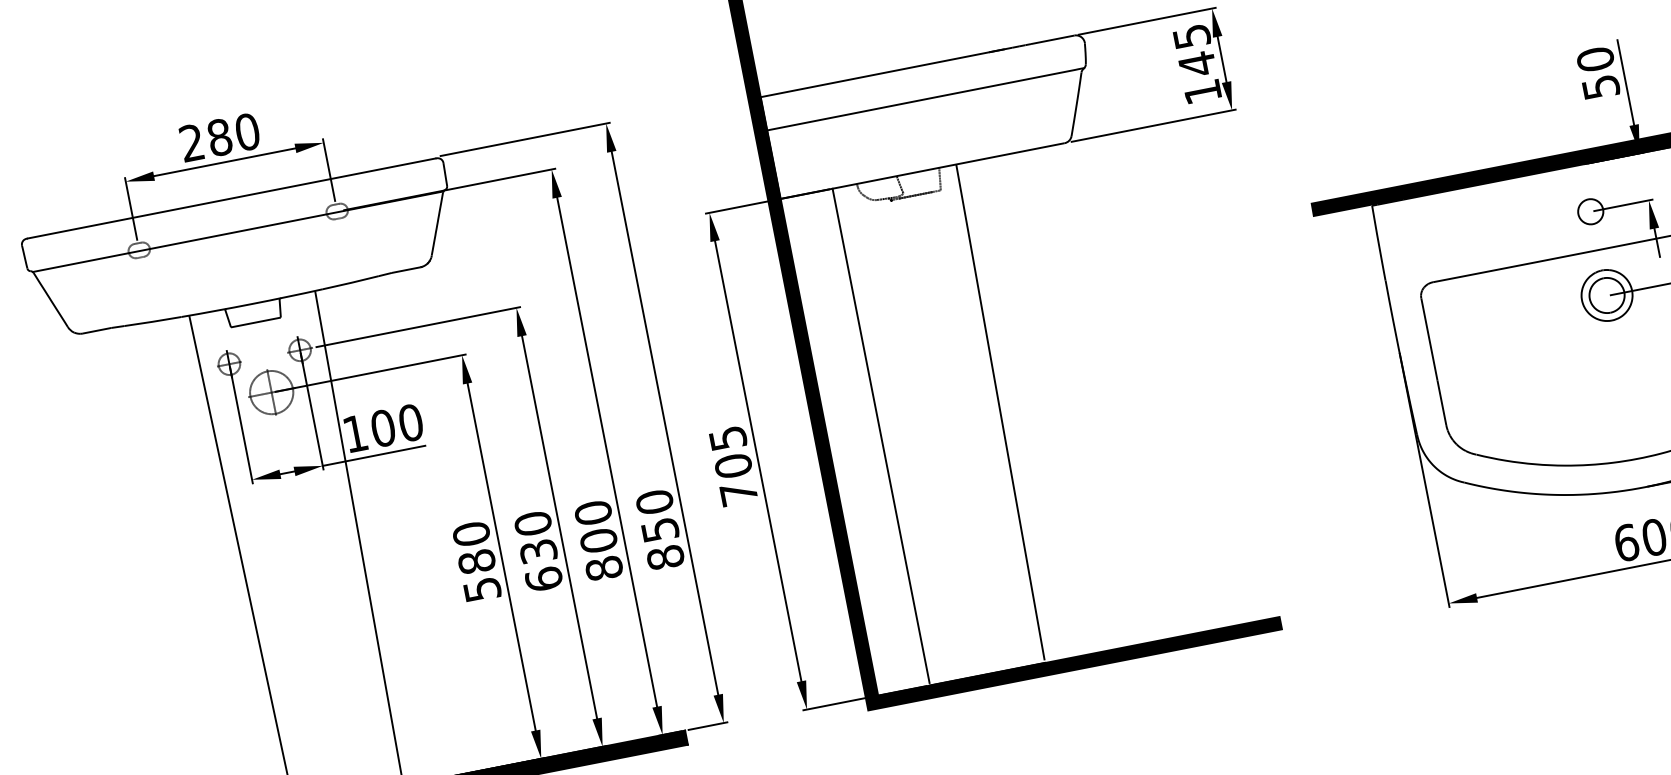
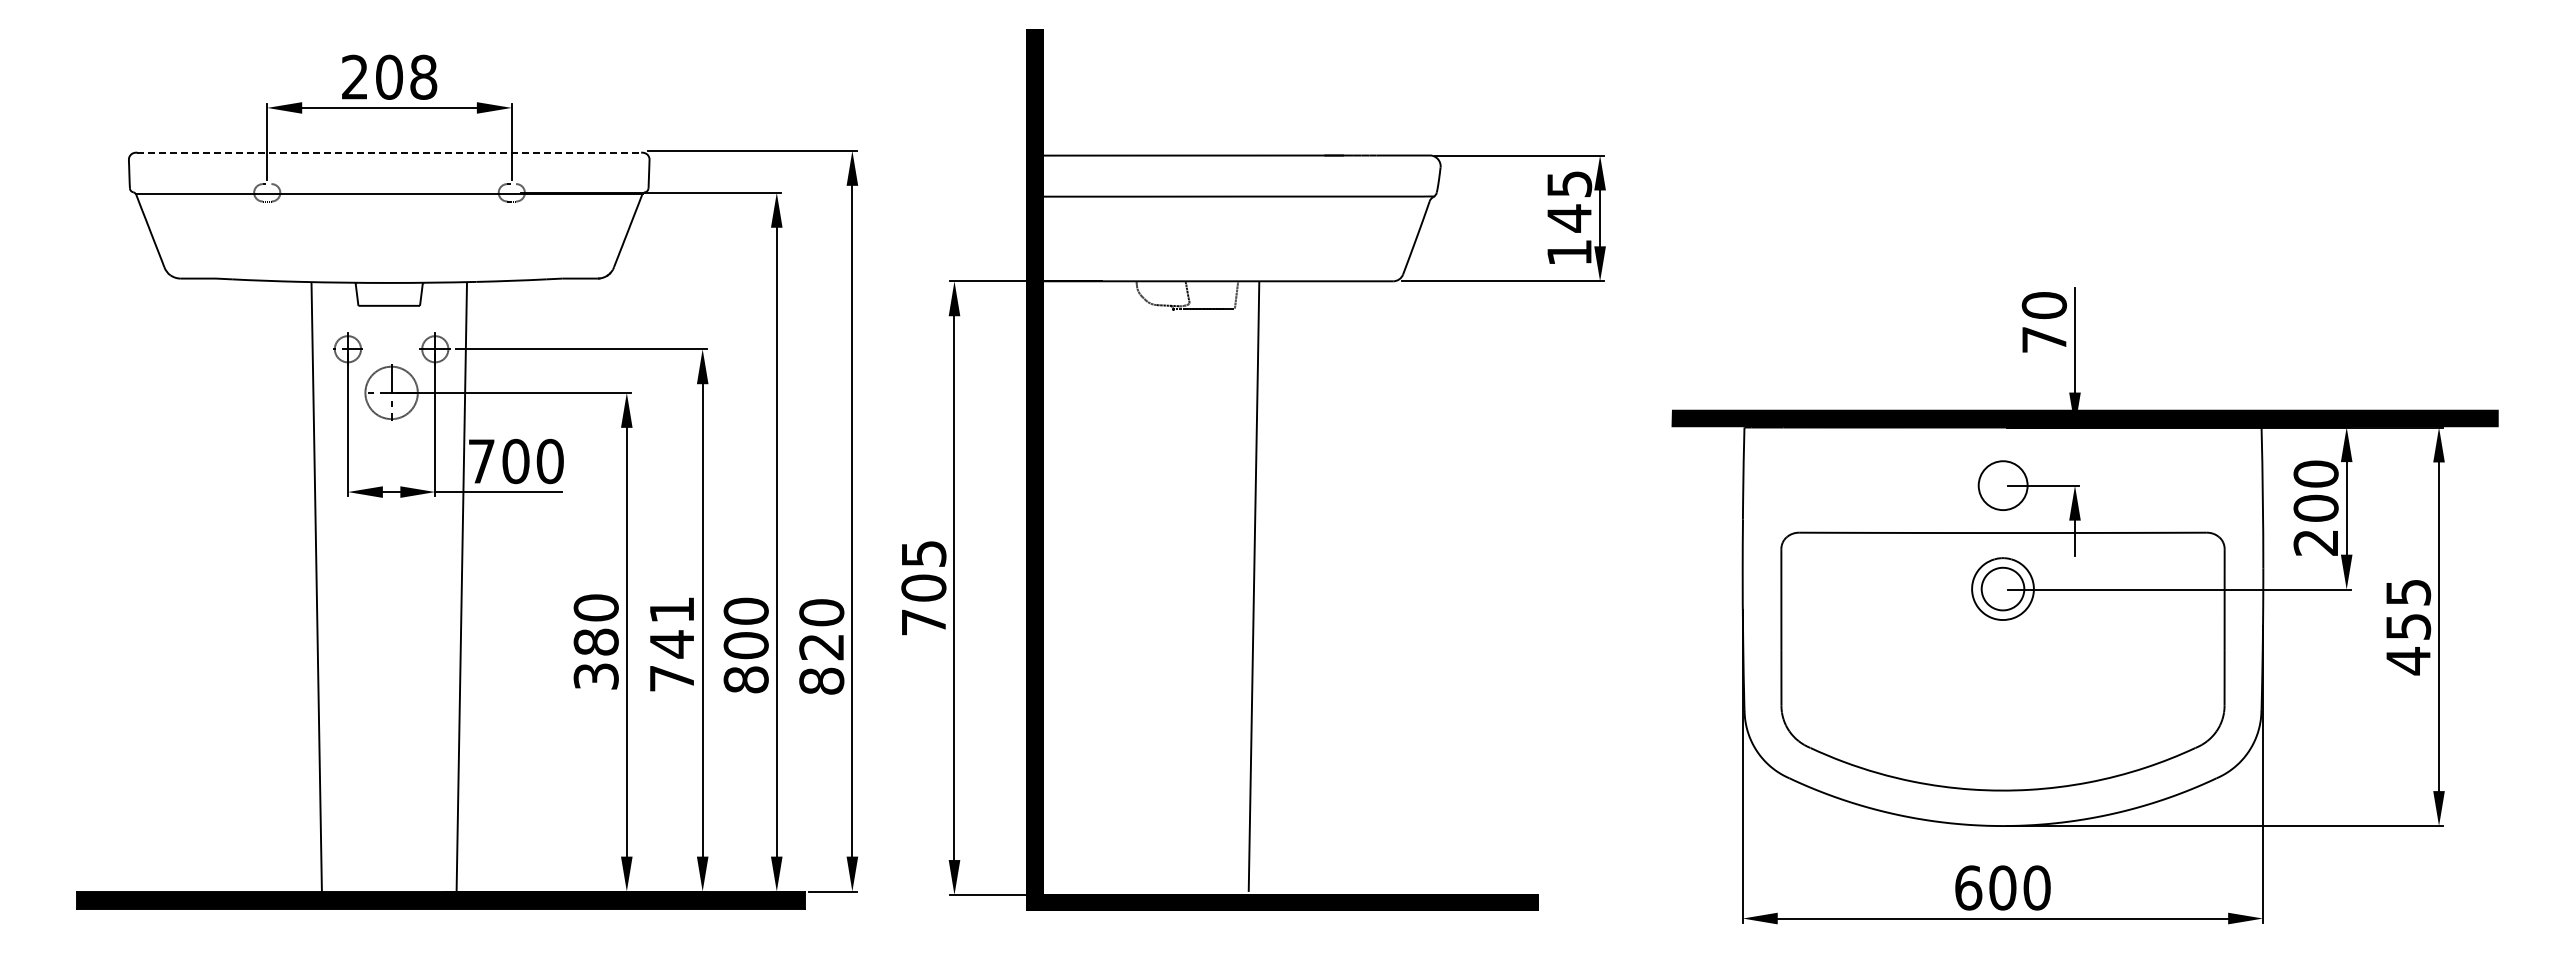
text: (1601, 86) -> (2044, 339), 50 -> 70
text: (233, 134) -> (406, 77), 280 -> 208
line: (231, 198) -> (389, 152), solid -> dashed
circle: (1590, 211) -> (2002, 485), size x1.6
text: (355, 433) -> (481, 461), 100 -> 700
line: (881, 435) -> (1106, 586), removed
text: (660, 530) -> (821, 647), 850 -> 820
text: (538, 550) -> (671, 643), 630 -> 741
text: (481, 588) -> (595, 675), 580 -> 380

